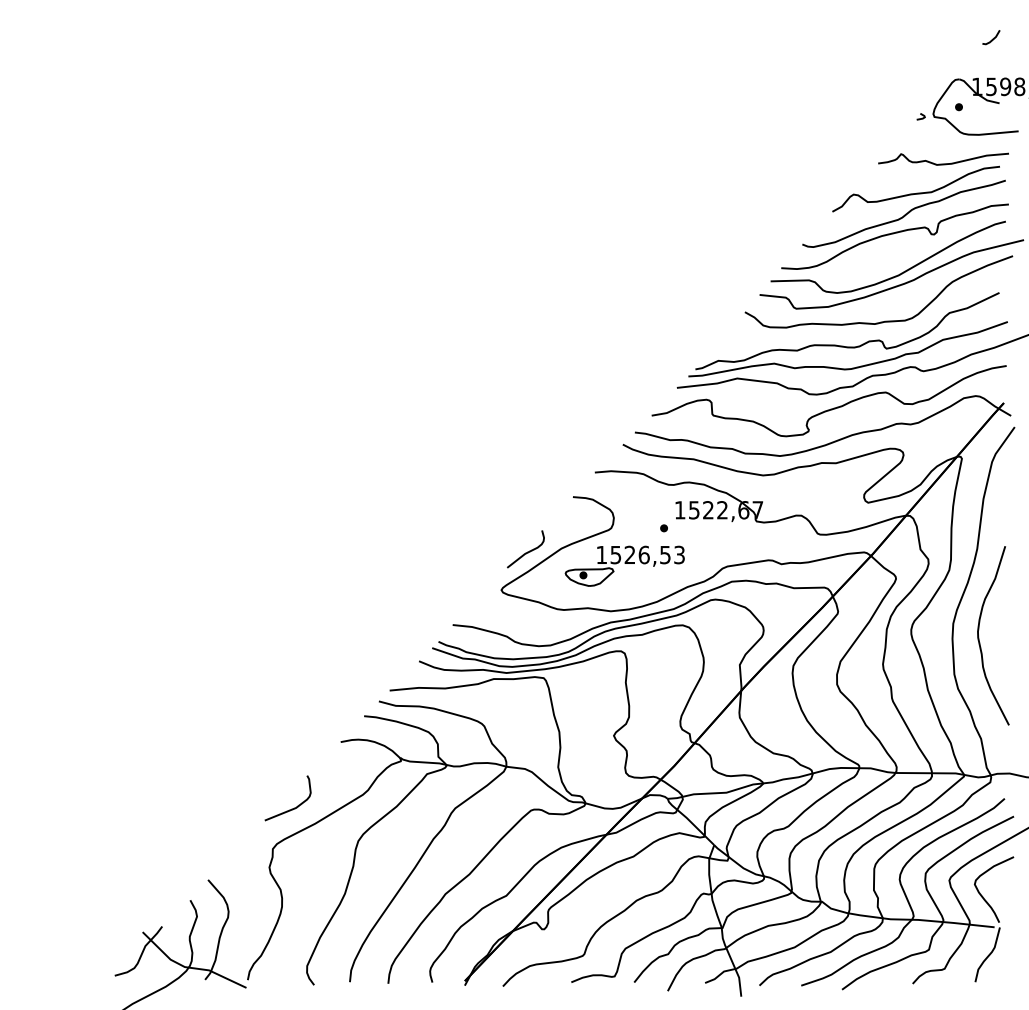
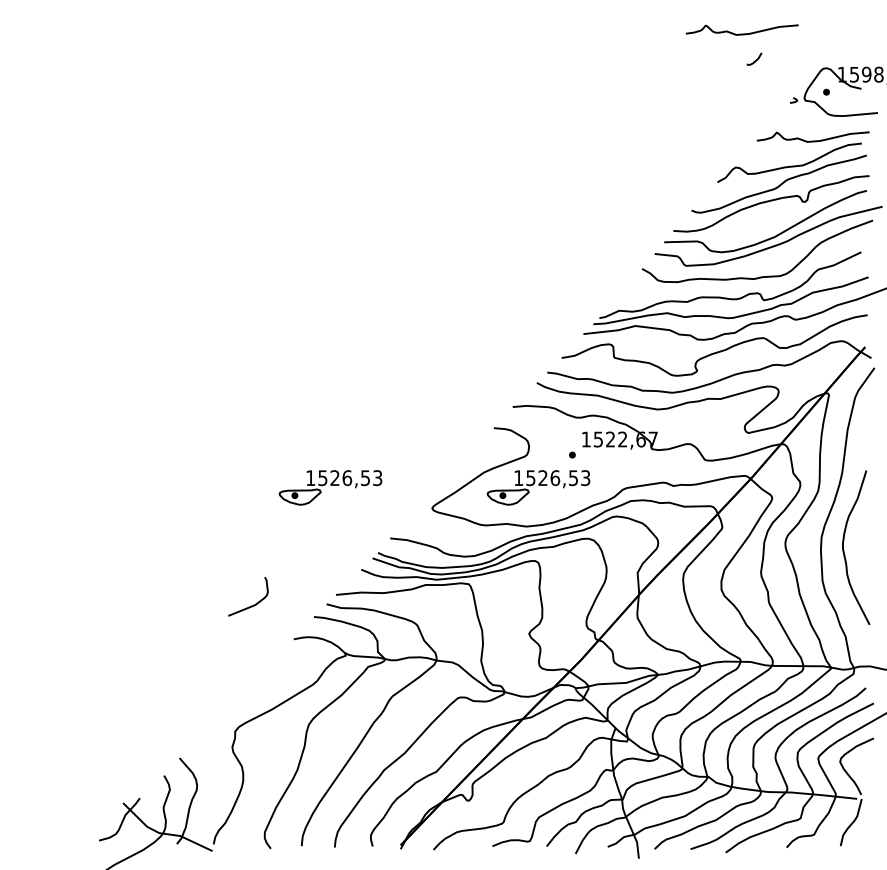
line: (992, 37) -> (755, 59), moved
curve: (860, 39) -> (741, 33), added
curve: (528, 550) -> (455, 474), removed
part: (383, 565) -> (330, 487), added
curve: (294, 807) -> (253, 604), moved

